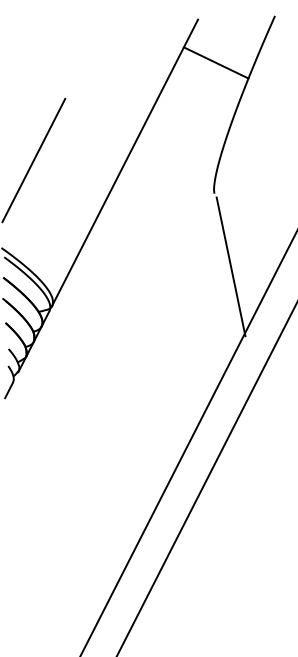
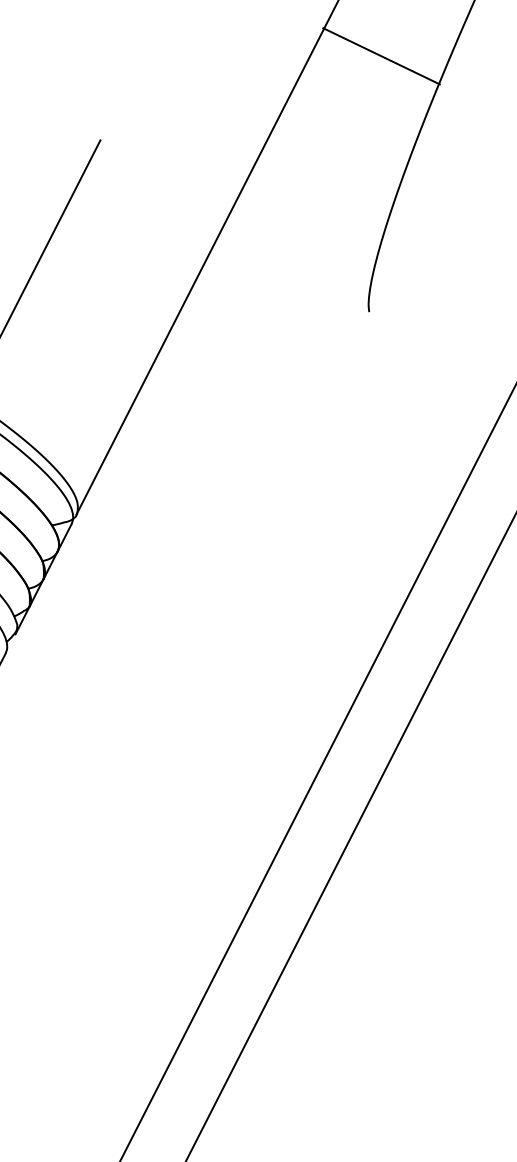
line: (215, 62) -> (380, 55), moved
line: (230, 266) -> (398, 443), removed

